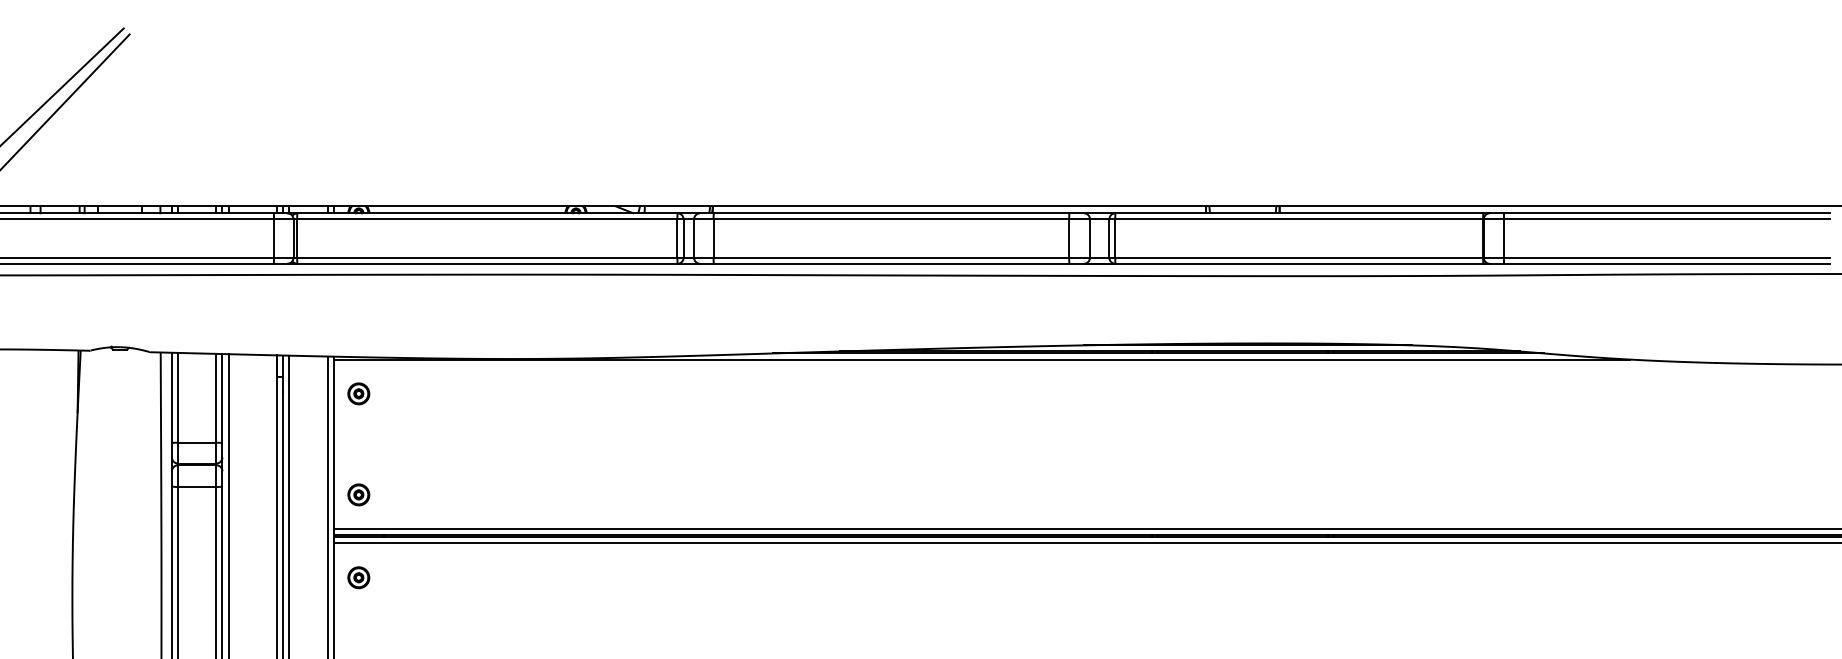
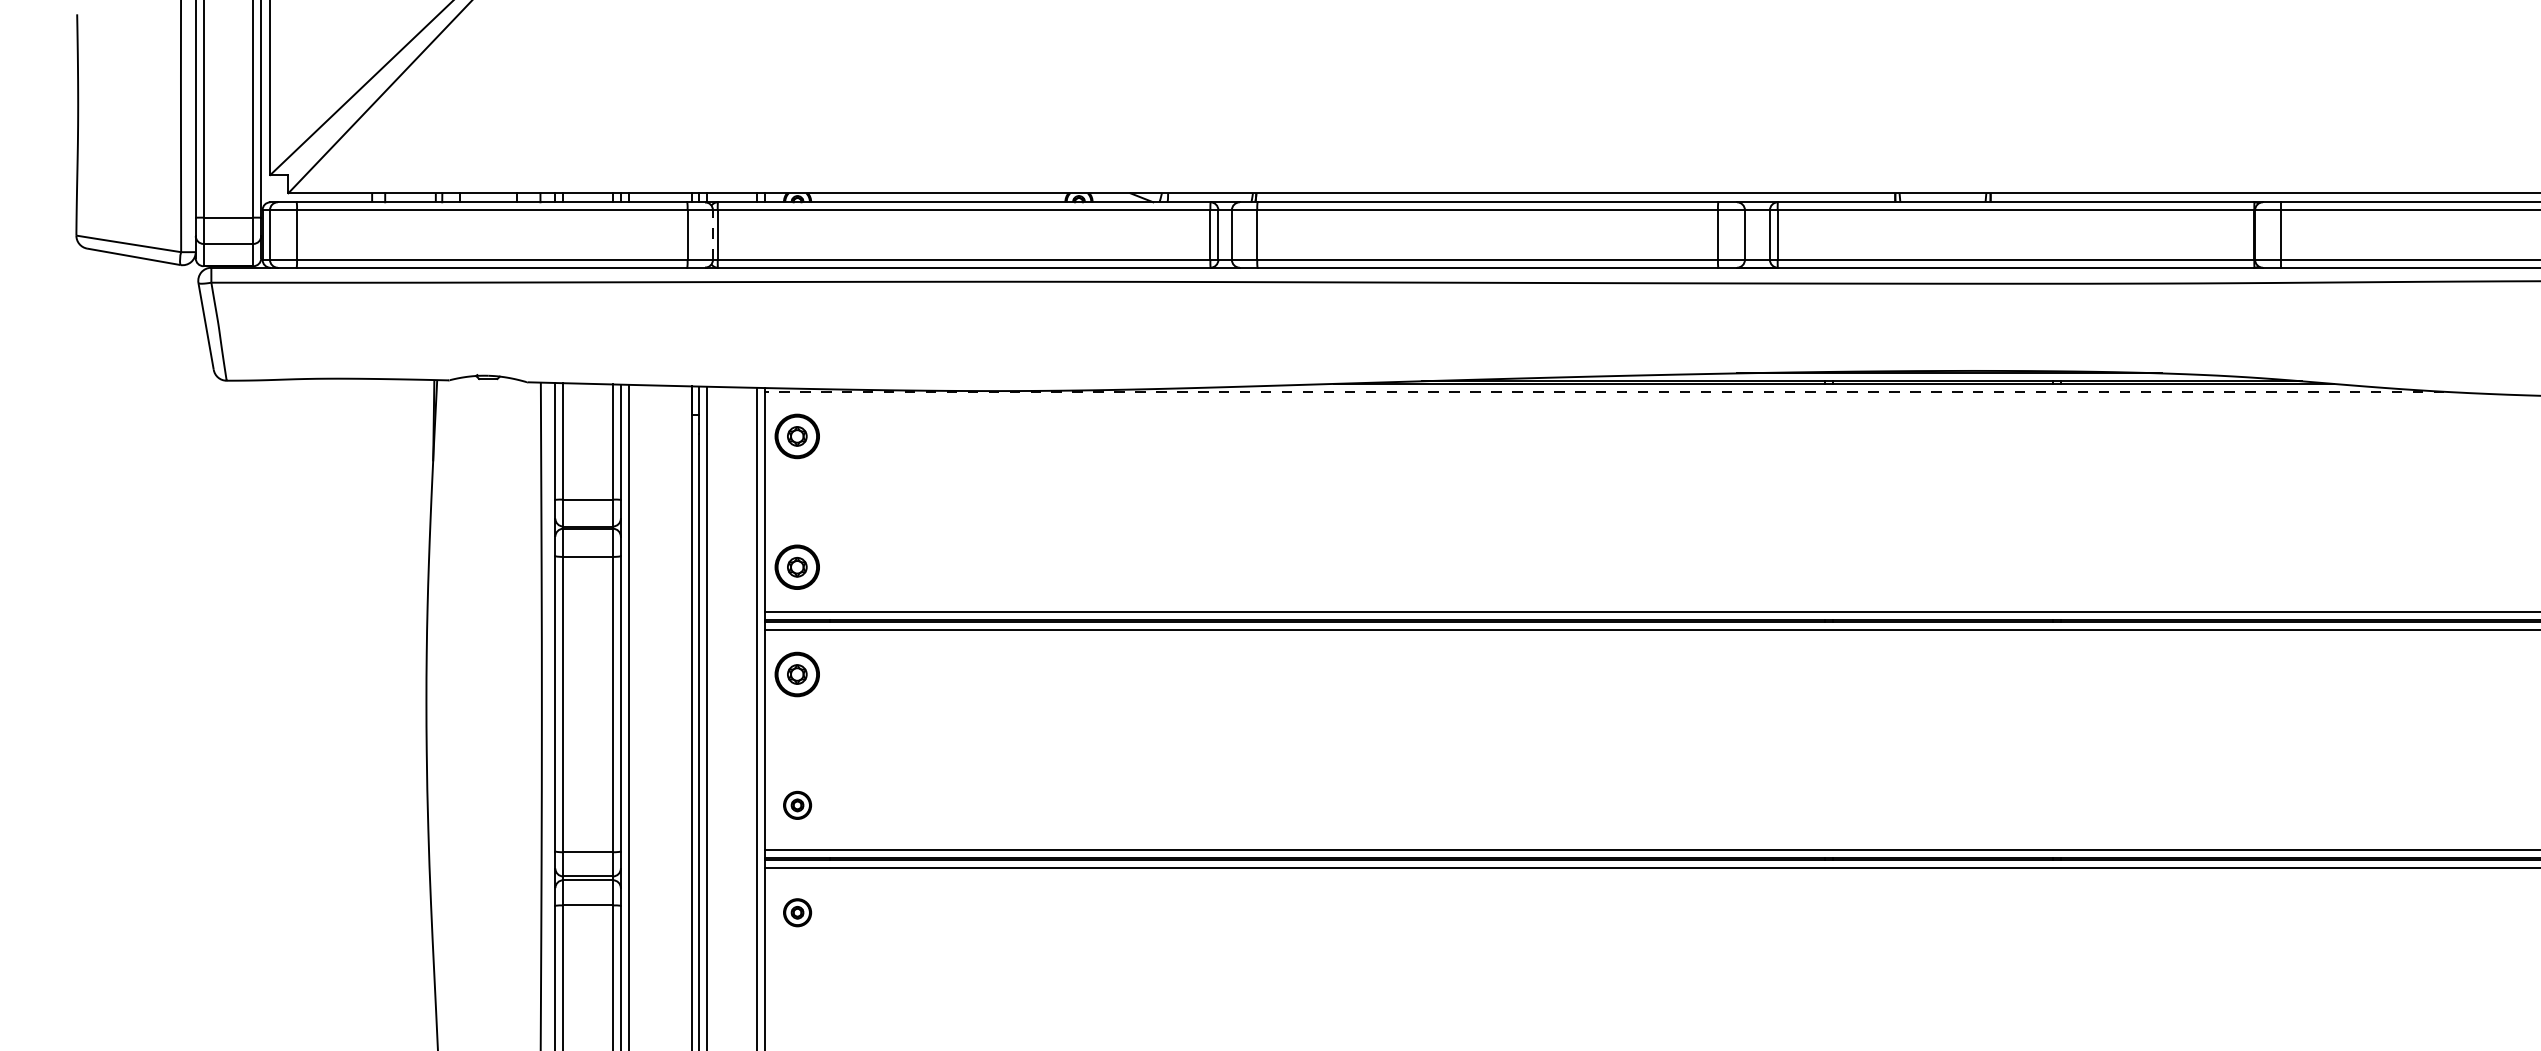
line: (293, 238) -> (712, 235), solid -> dashed
line: (981, 359) -> (1604, 391), solid -> dashed
part: (358, 393) -> (797, 435), size x1.6
part: (358, 494) -> (797, 566), size x1.6
part: (358, 577) -> (797, 674), size x1.6

